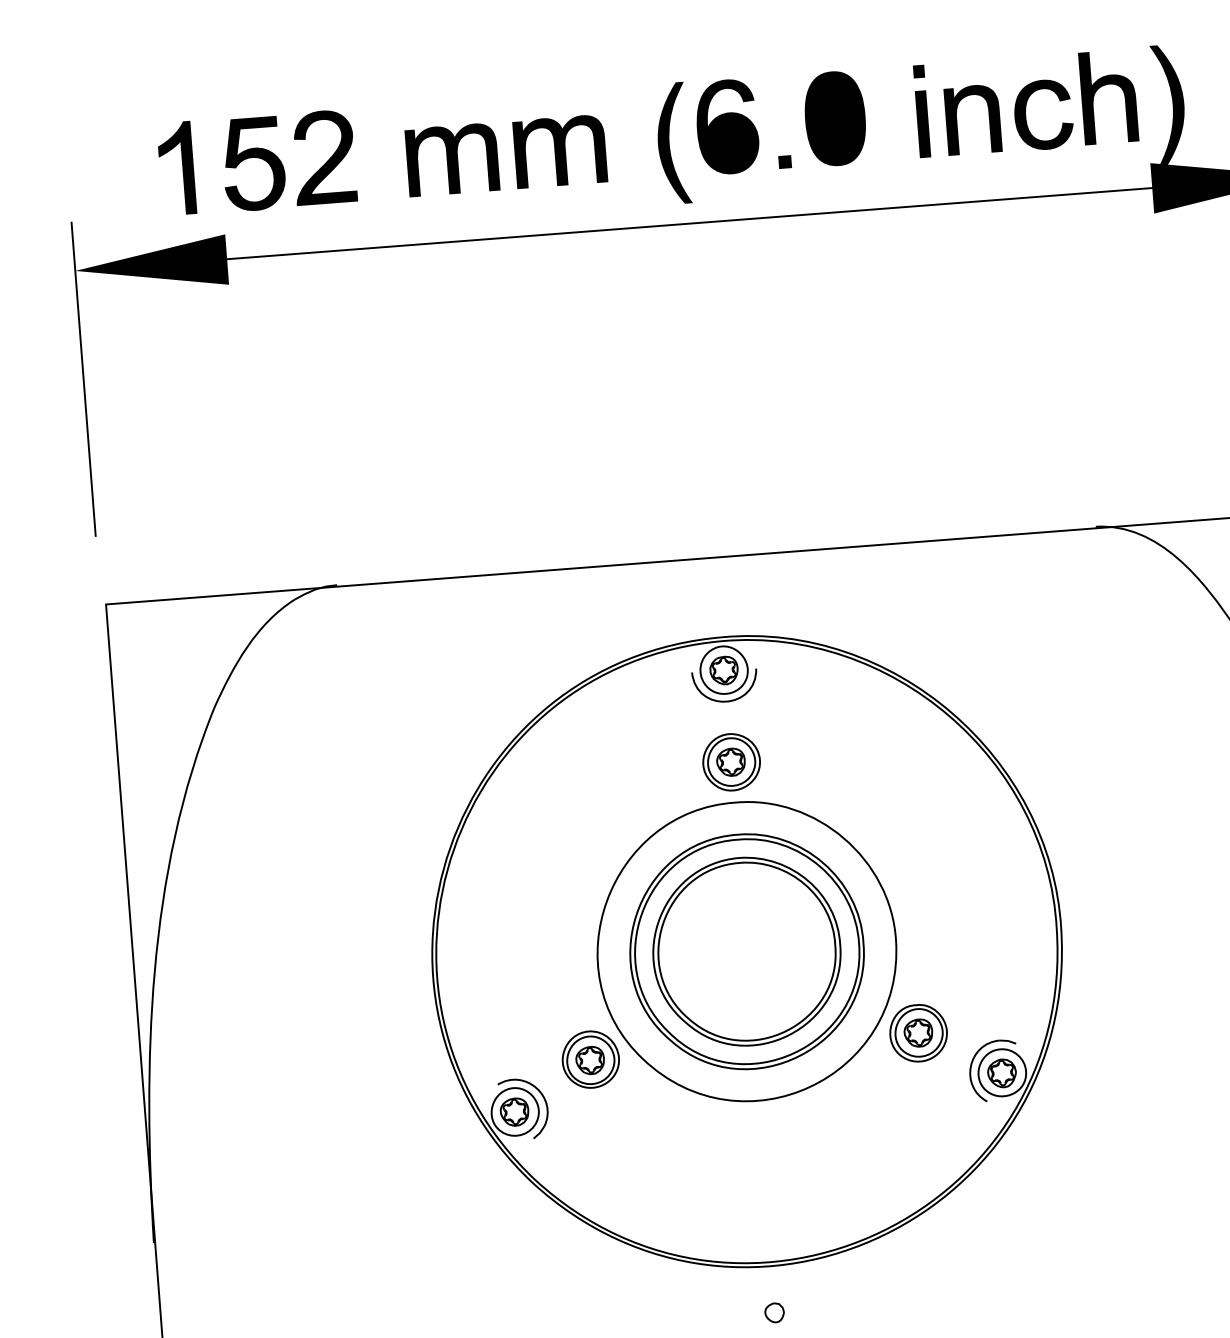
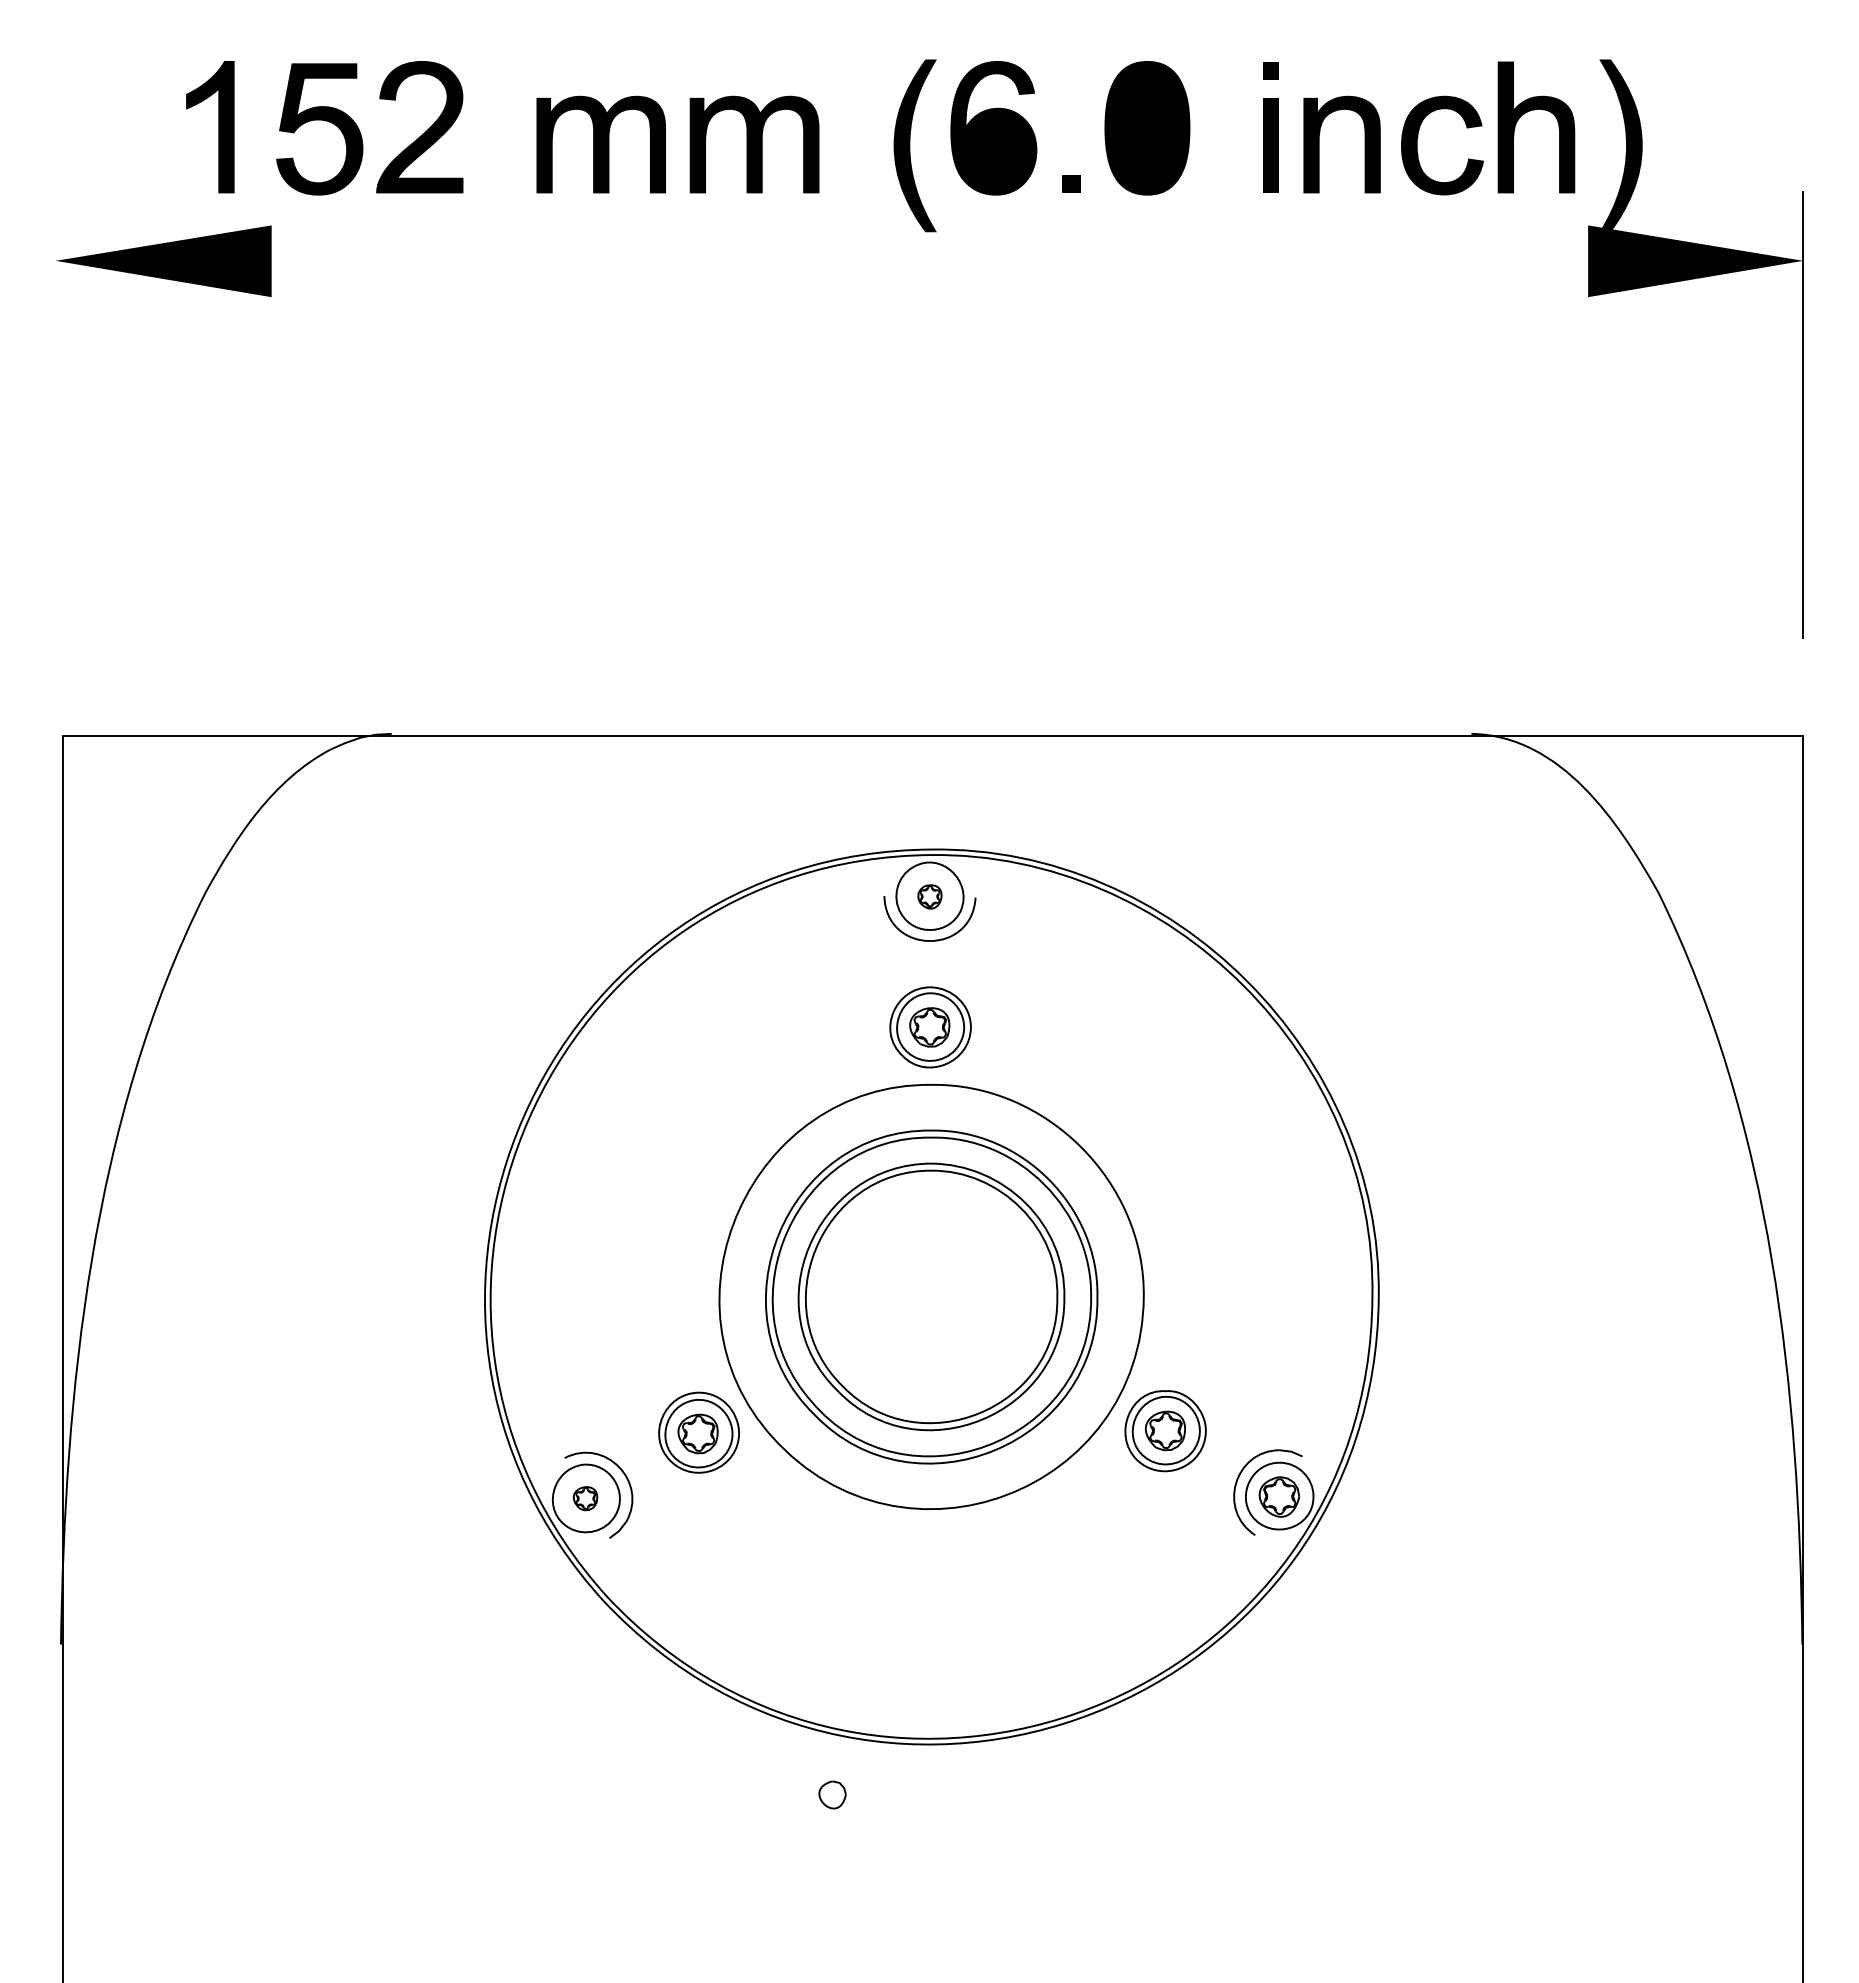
line: (698, 222) -> (942, 260), removed
line: (83, 378) -> (55, 414), removed
part: (723, 670) -> (929, 896), size x0.6
part: (514, 1111) -> (585, 1498), size x0.6
part: (774, 1312) -> (832, 1794), moved

